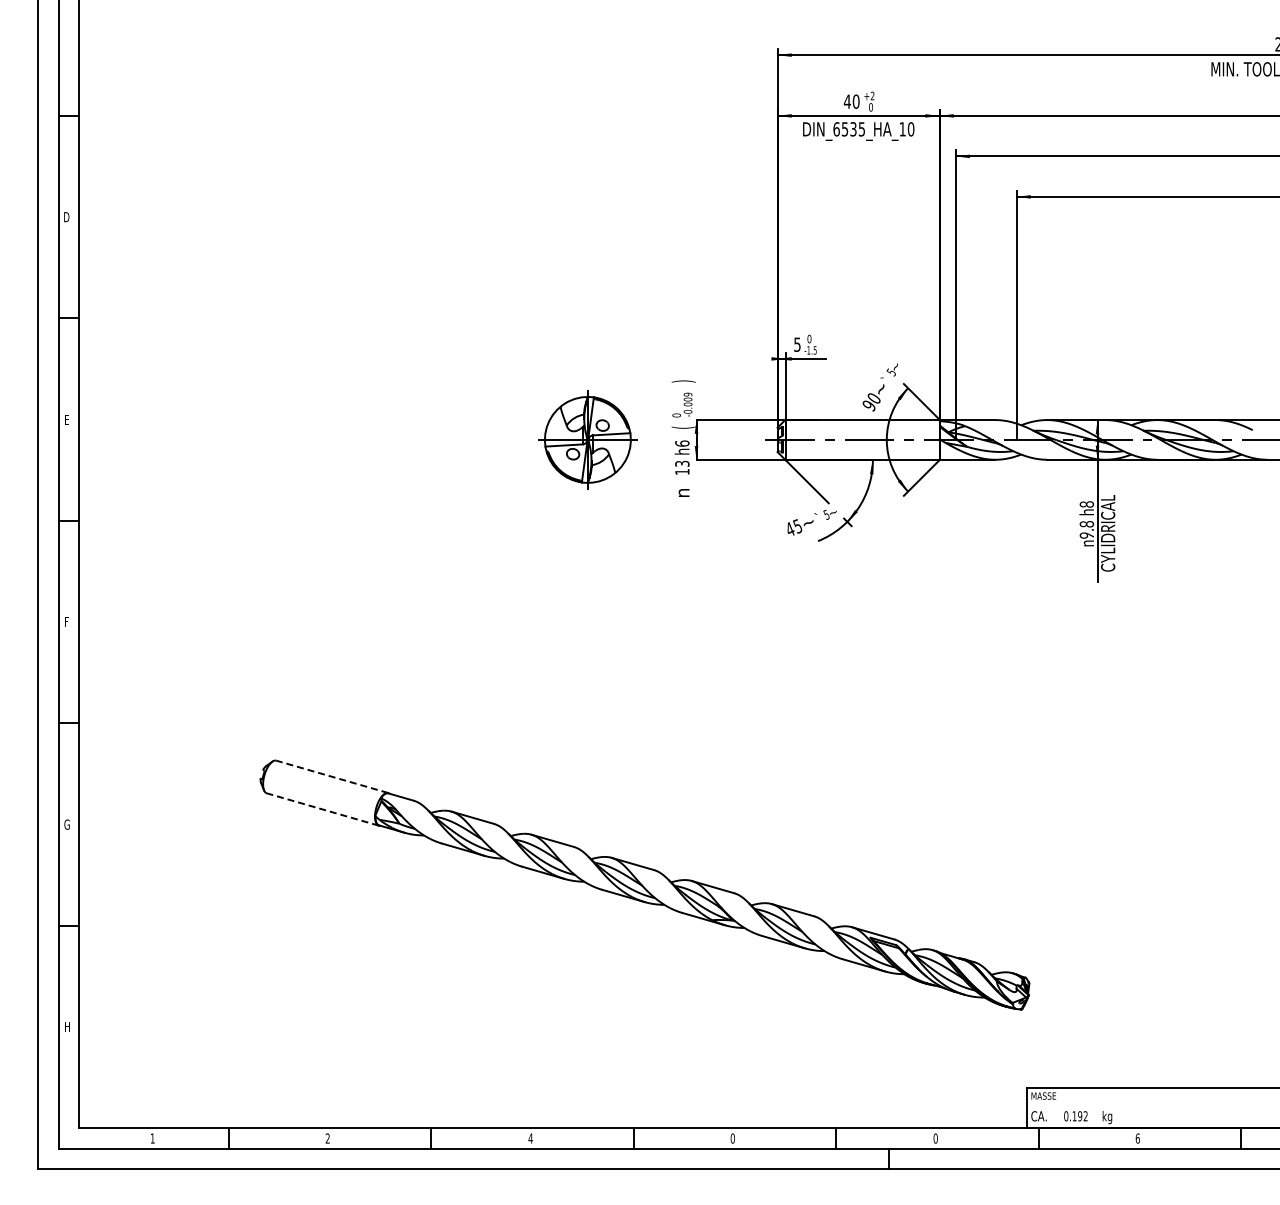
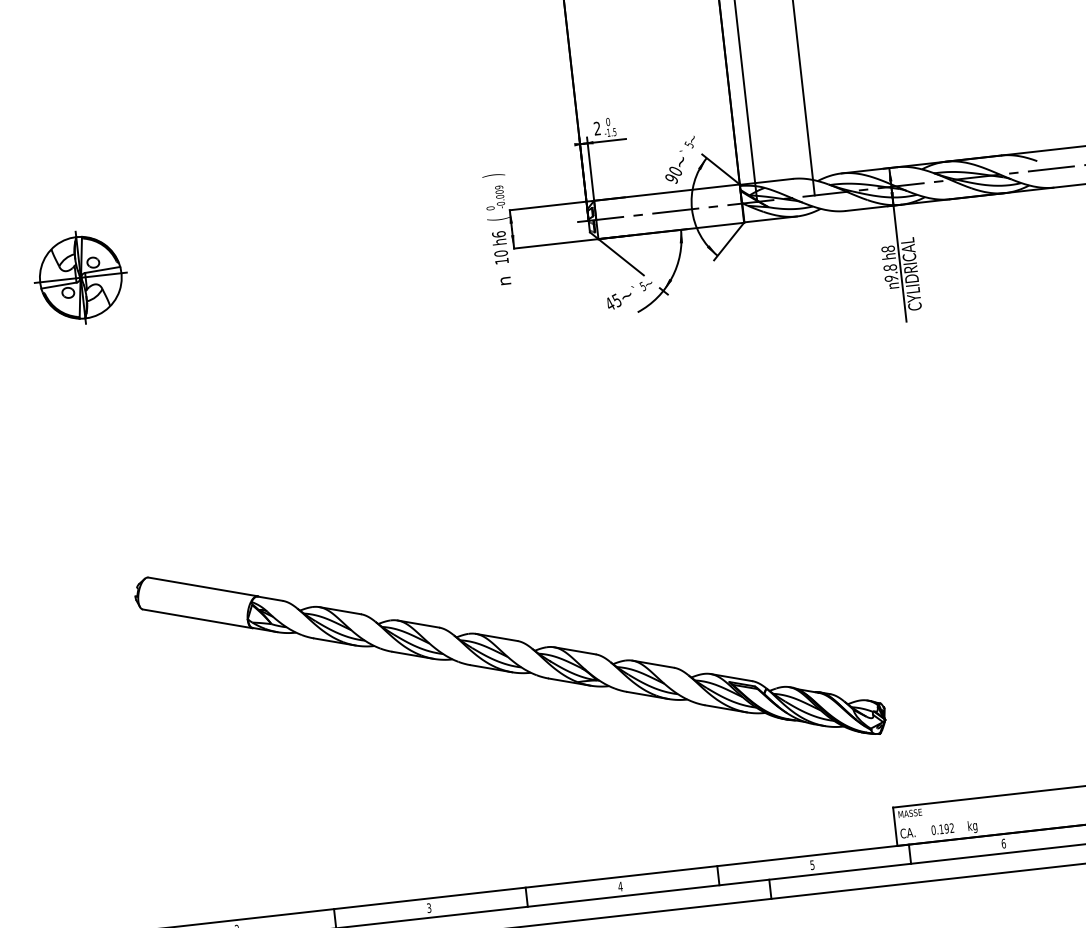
text: (797, 344) -> (597, 128), 5 -> 2
part: (587, 439) -> (80, 277), moved
text: (682, 463) -> (501, 253), 13 -> 10
line: (331, 776) -> (202, 586), dashed -> solid
line: (322, 809) -> (197, 618), dashed -> solid
text: (530, 1138) -> (429, 908), 4 -> 3
text: (732, 1138) -> (620, 886), 0 -> 4
text: (935, 1138) -> (812, 865), 0 -> 5

